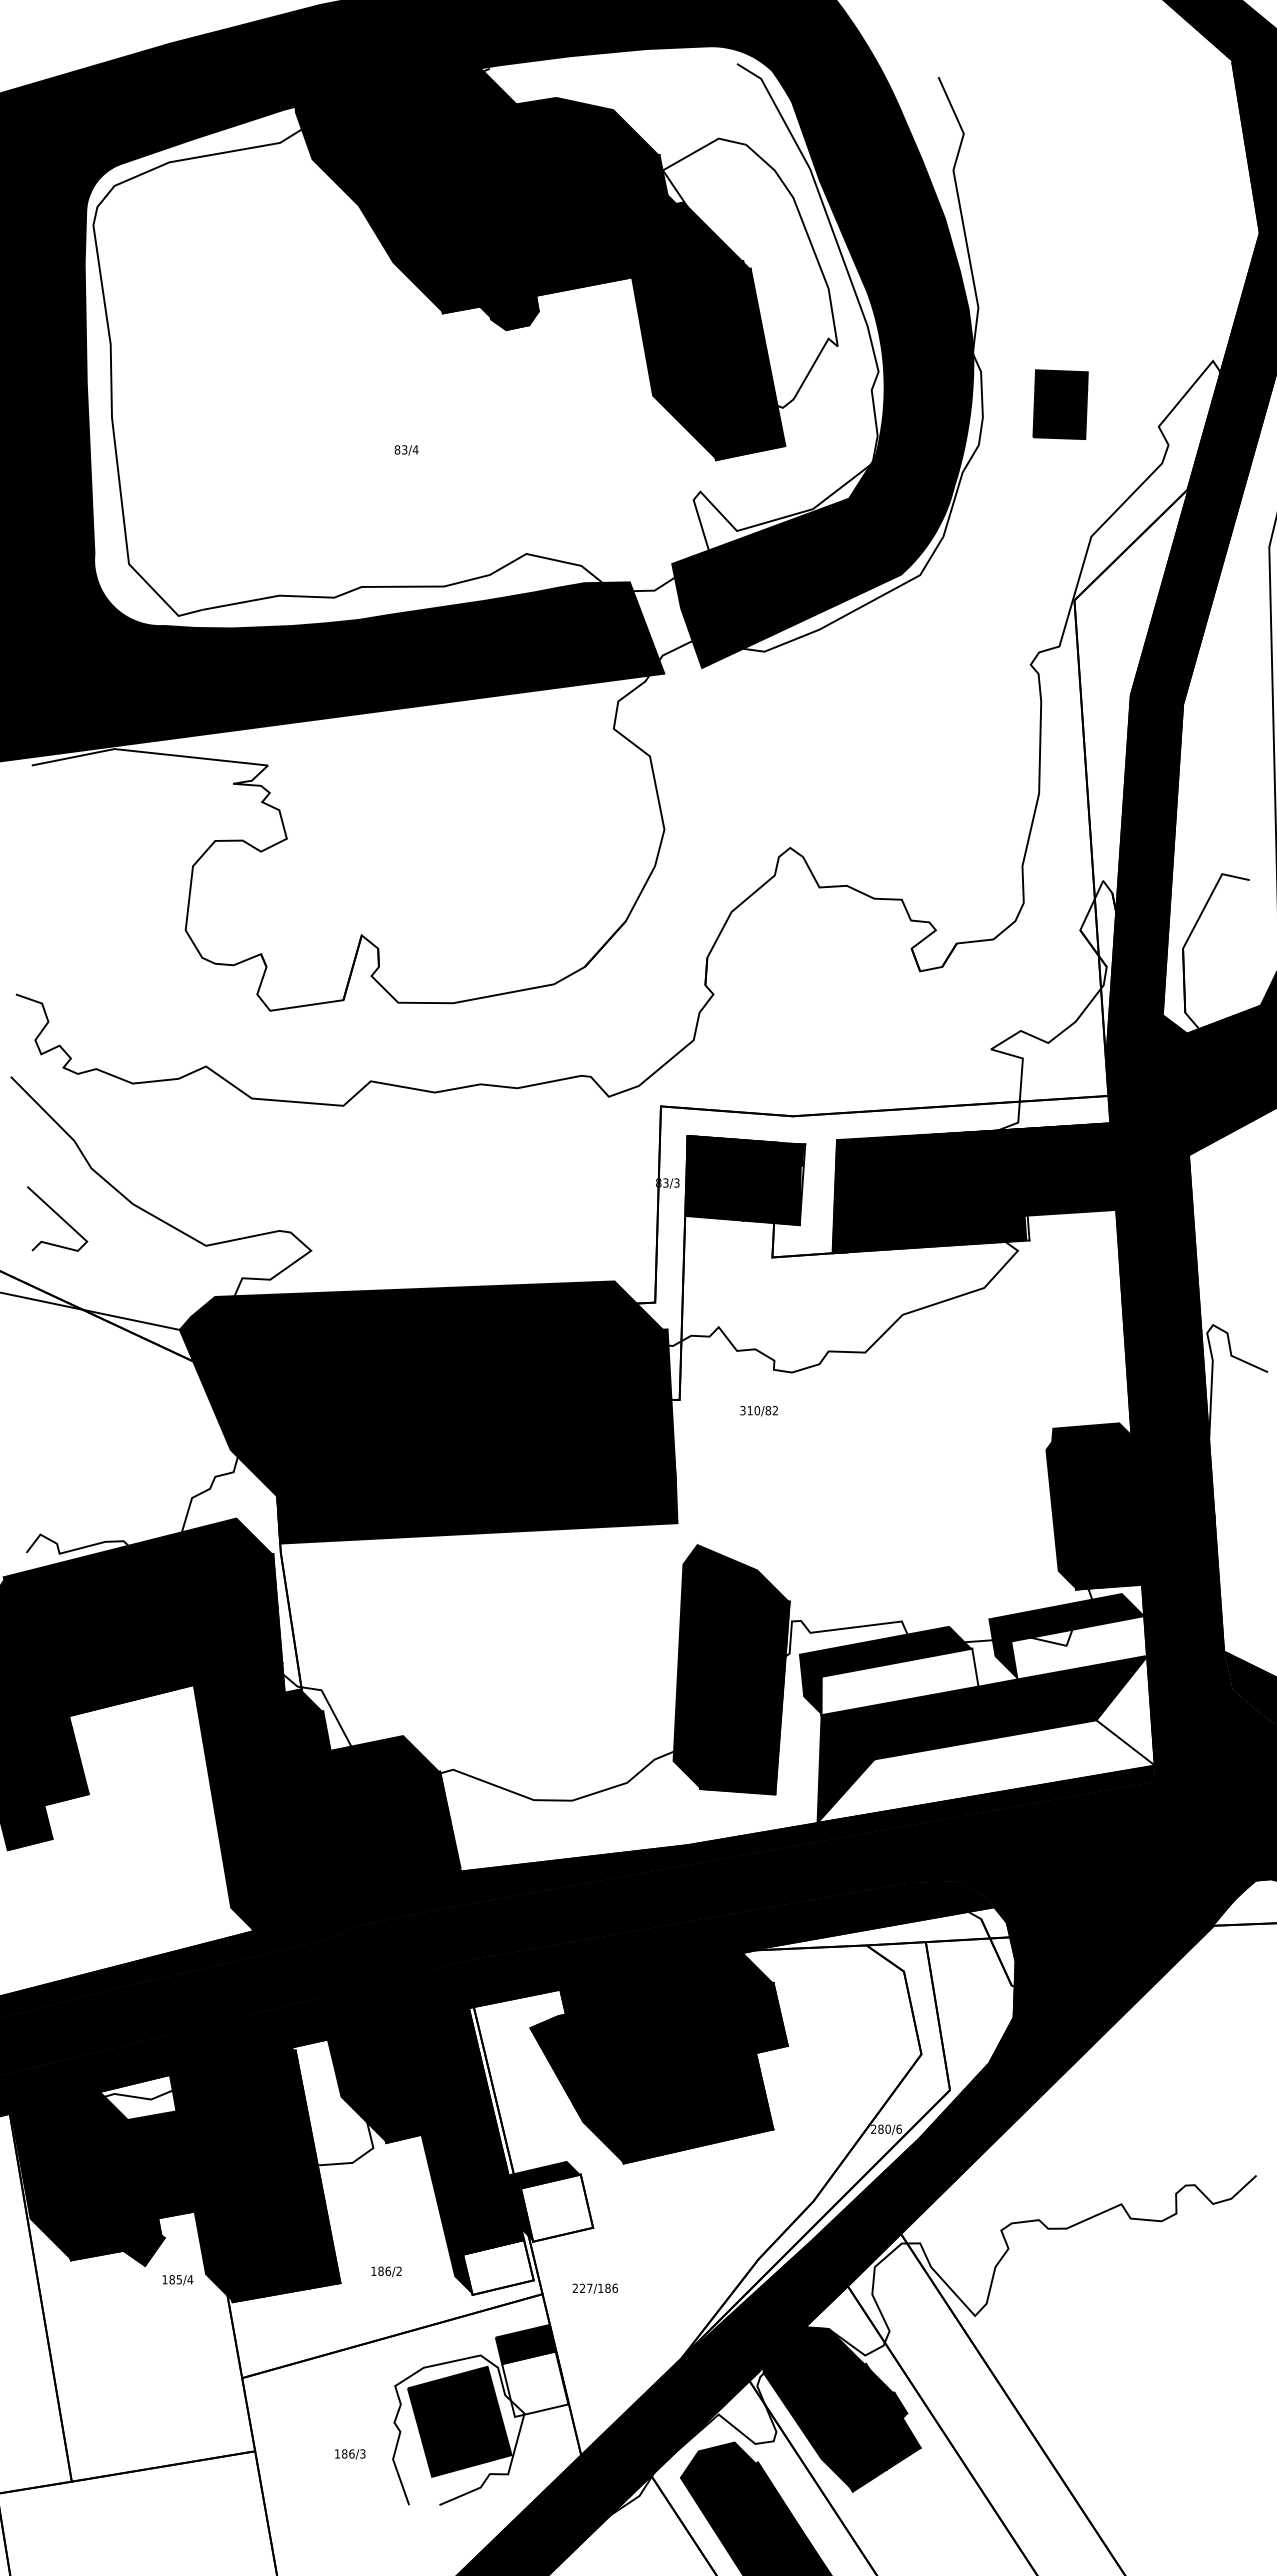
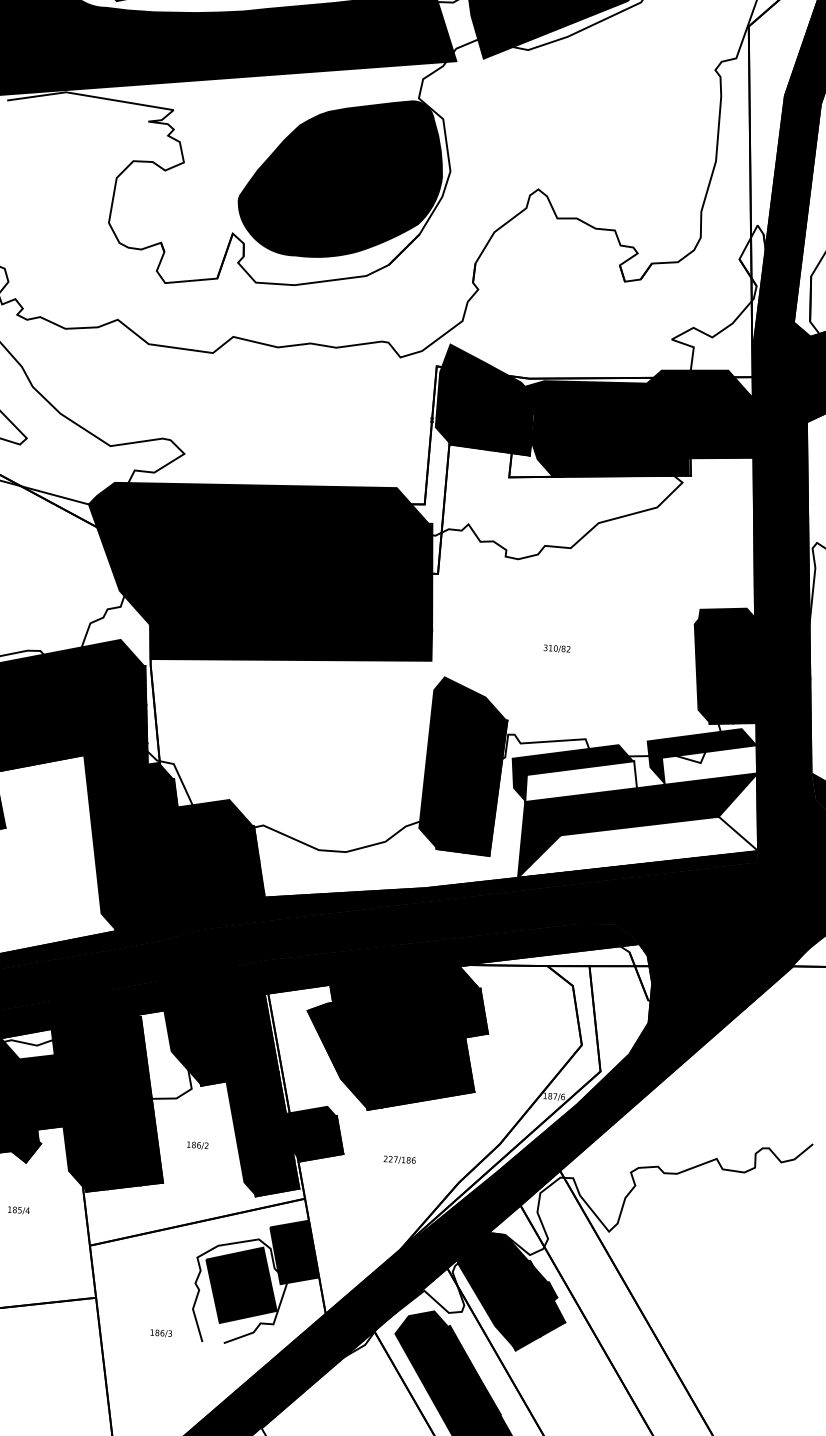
fill: (510, 847) -> (341, 177), added
fill: (886, 1162) -> (593, 415), added
text: (758, 1411) -> (556, 649), moved
text: (880, 2128) -> (549, 1095), 280/6 -> 187/6
fill: (556, 2207) -> (318, 1138), added
fill: (498, 2266) -> (275, 1177), added
text: (386, 2271) -> (197, 1145), moved
text: (177, 2280) -> (18, 1210), moved
text: (594, 2288) -> (399, 1159), moved
fill: (535, 2383) -> (296, 1261), added
text: (350, 2454) -> (161, 1333), moved

